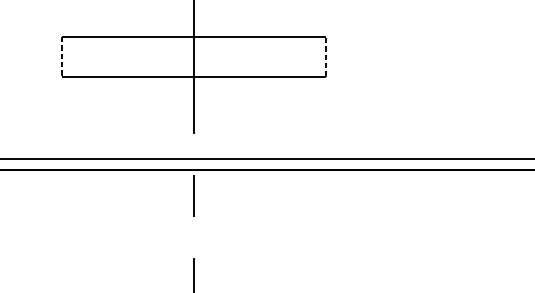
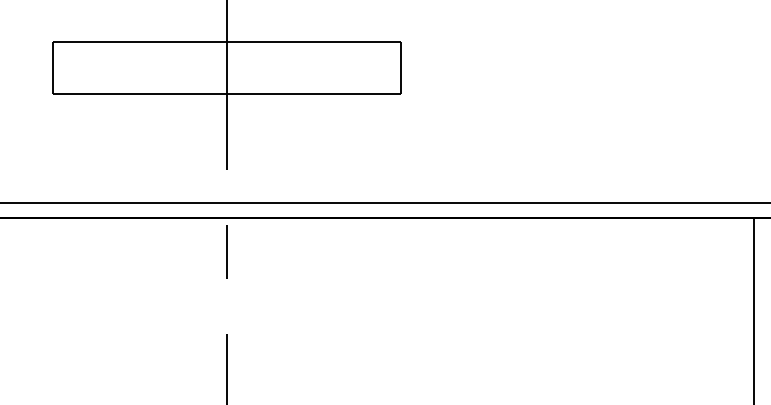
line: (325, 56) -> (400, 67), dashed -> solid
line: (62, 57) -> (53, 68), dashed -> solid

